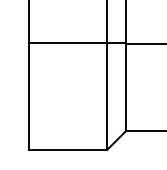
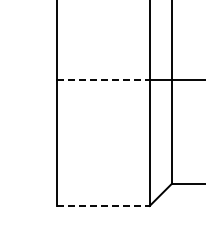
line: (68, 43) -> (103, 79), solid -> dashed
line: (68, 149) -> (103, 205), solid -> dashed

